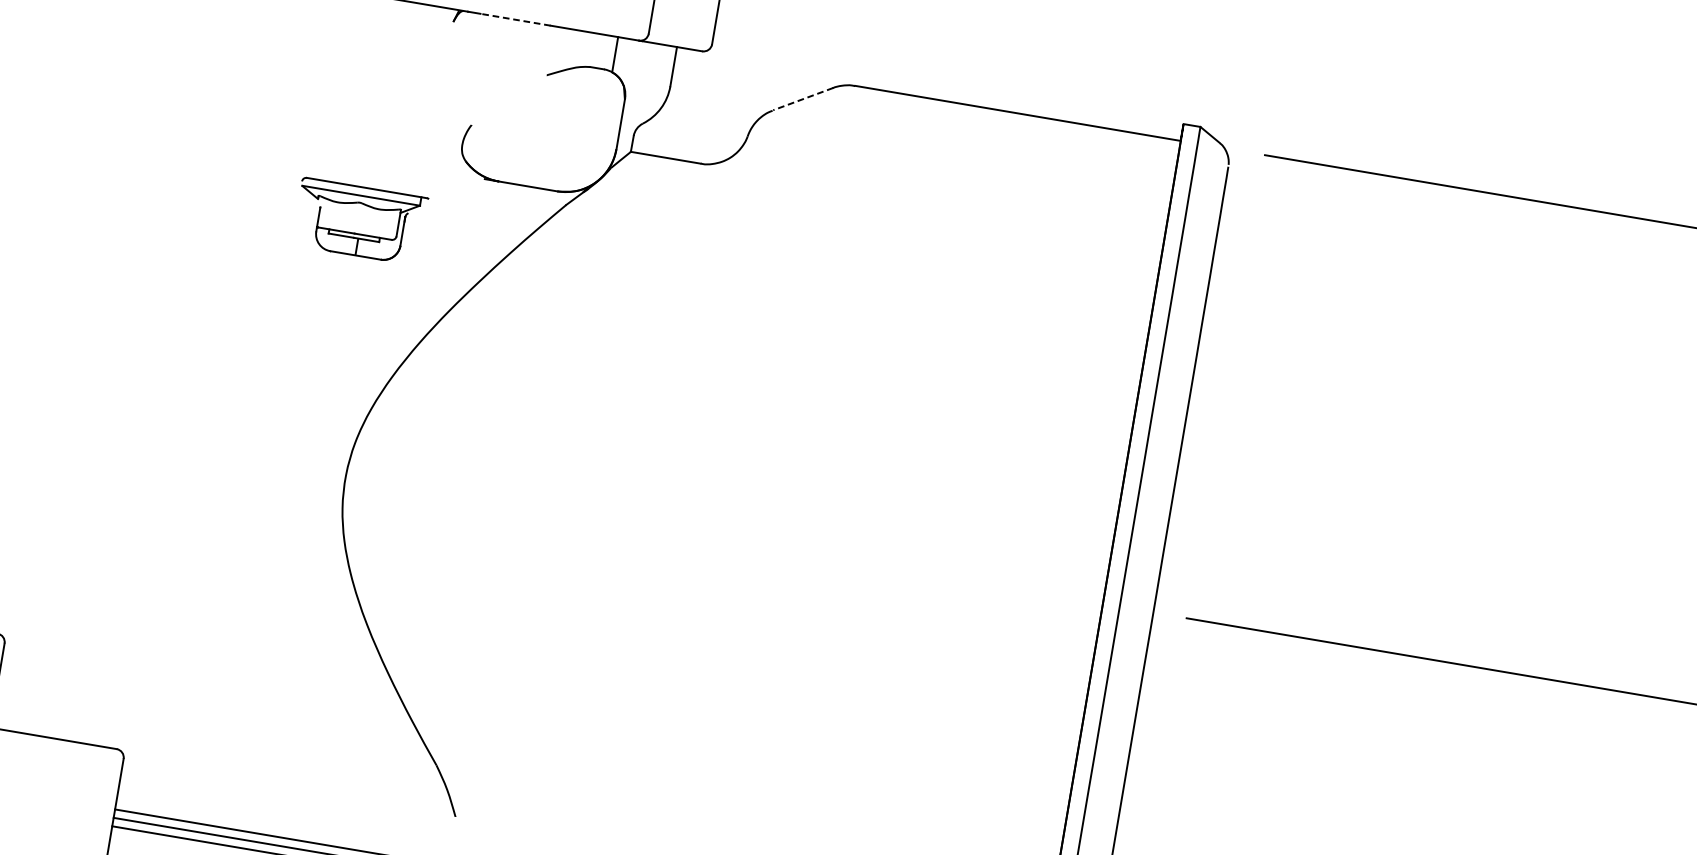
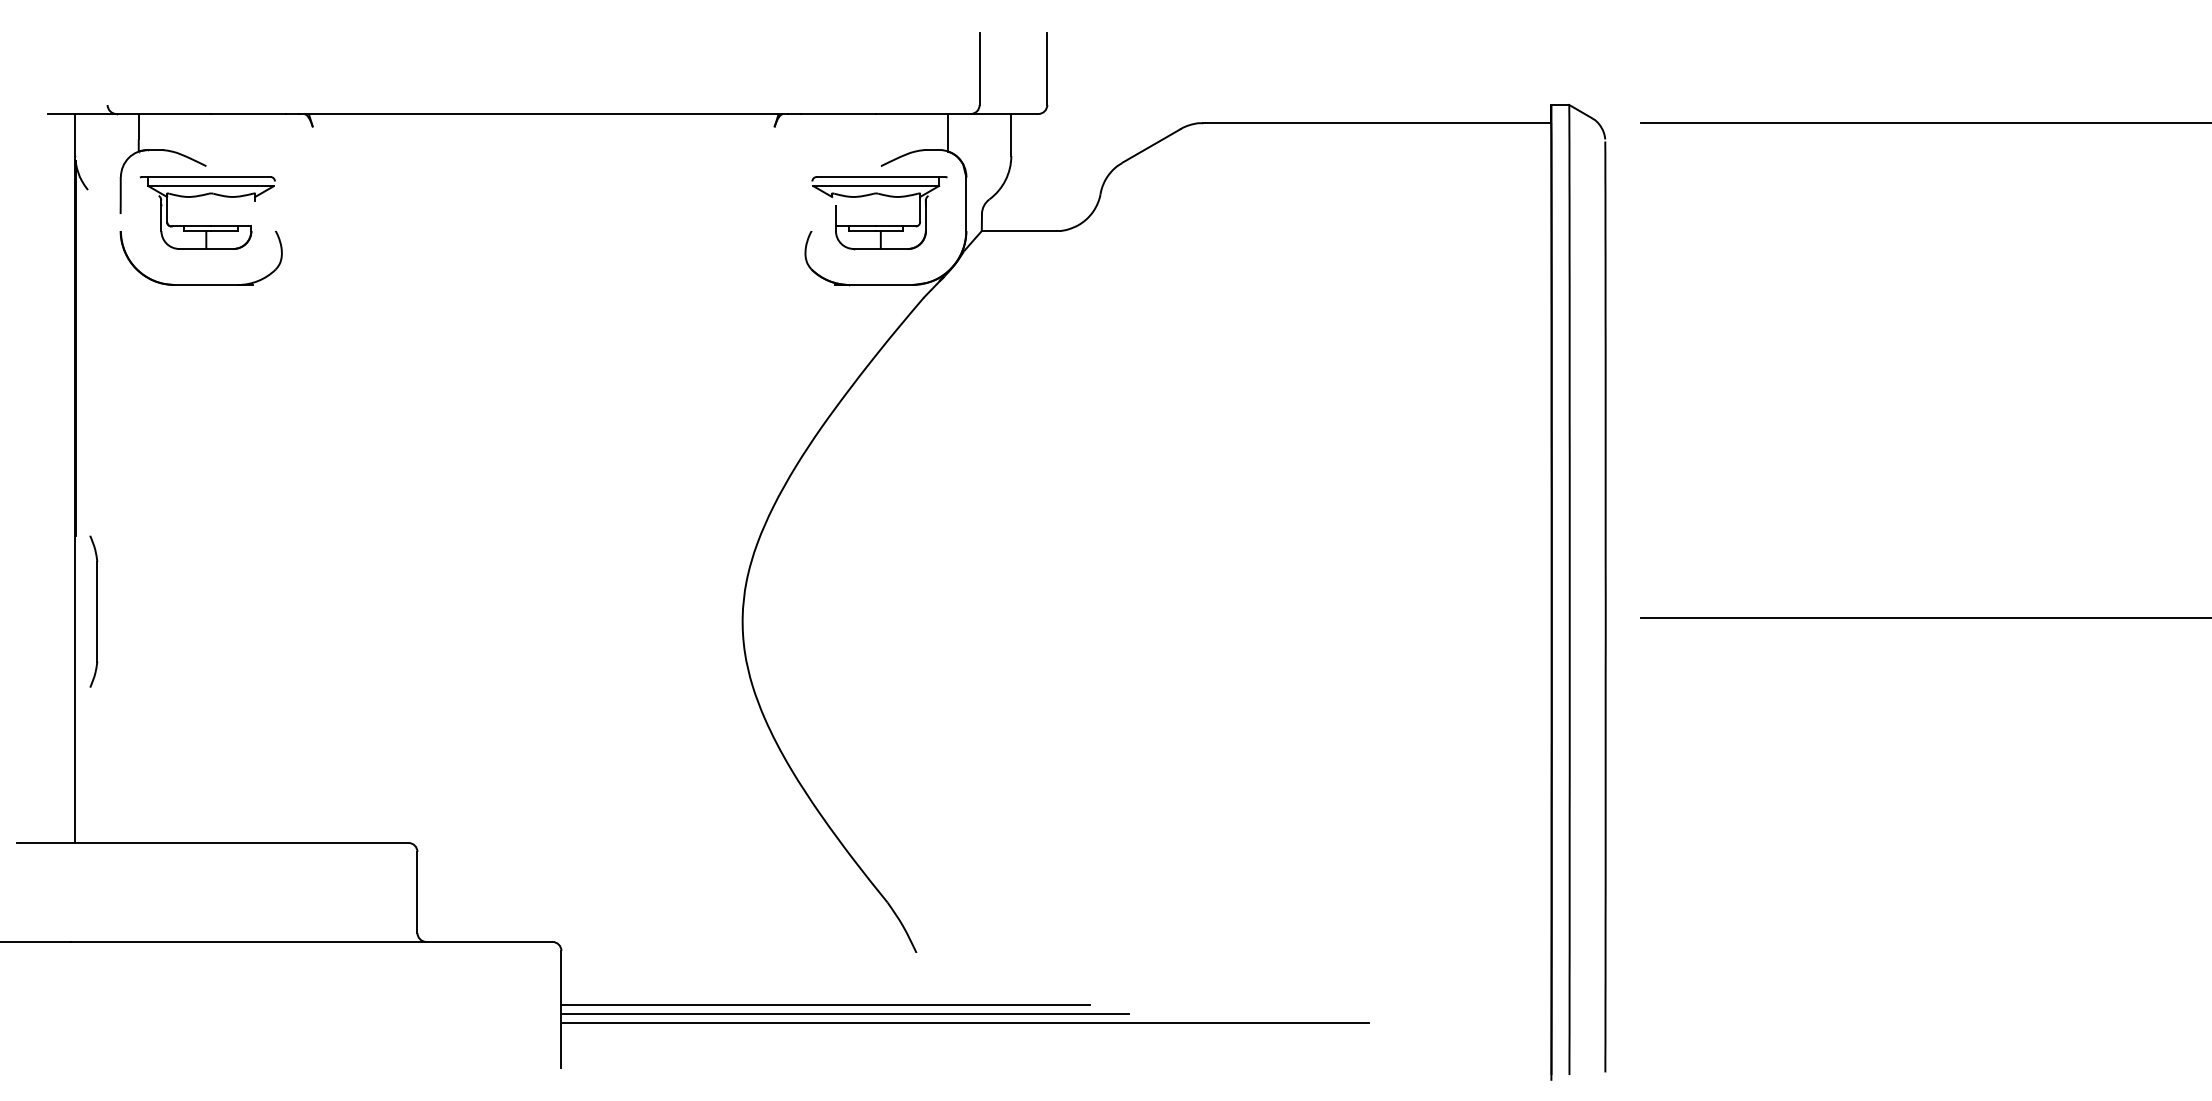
line: (515, 20) -> (838, 114), dashed -> solid
line: (803, 98) -> (1151, 145), dashed -> solid
part: (357, 233) -> (879, 225), moved

